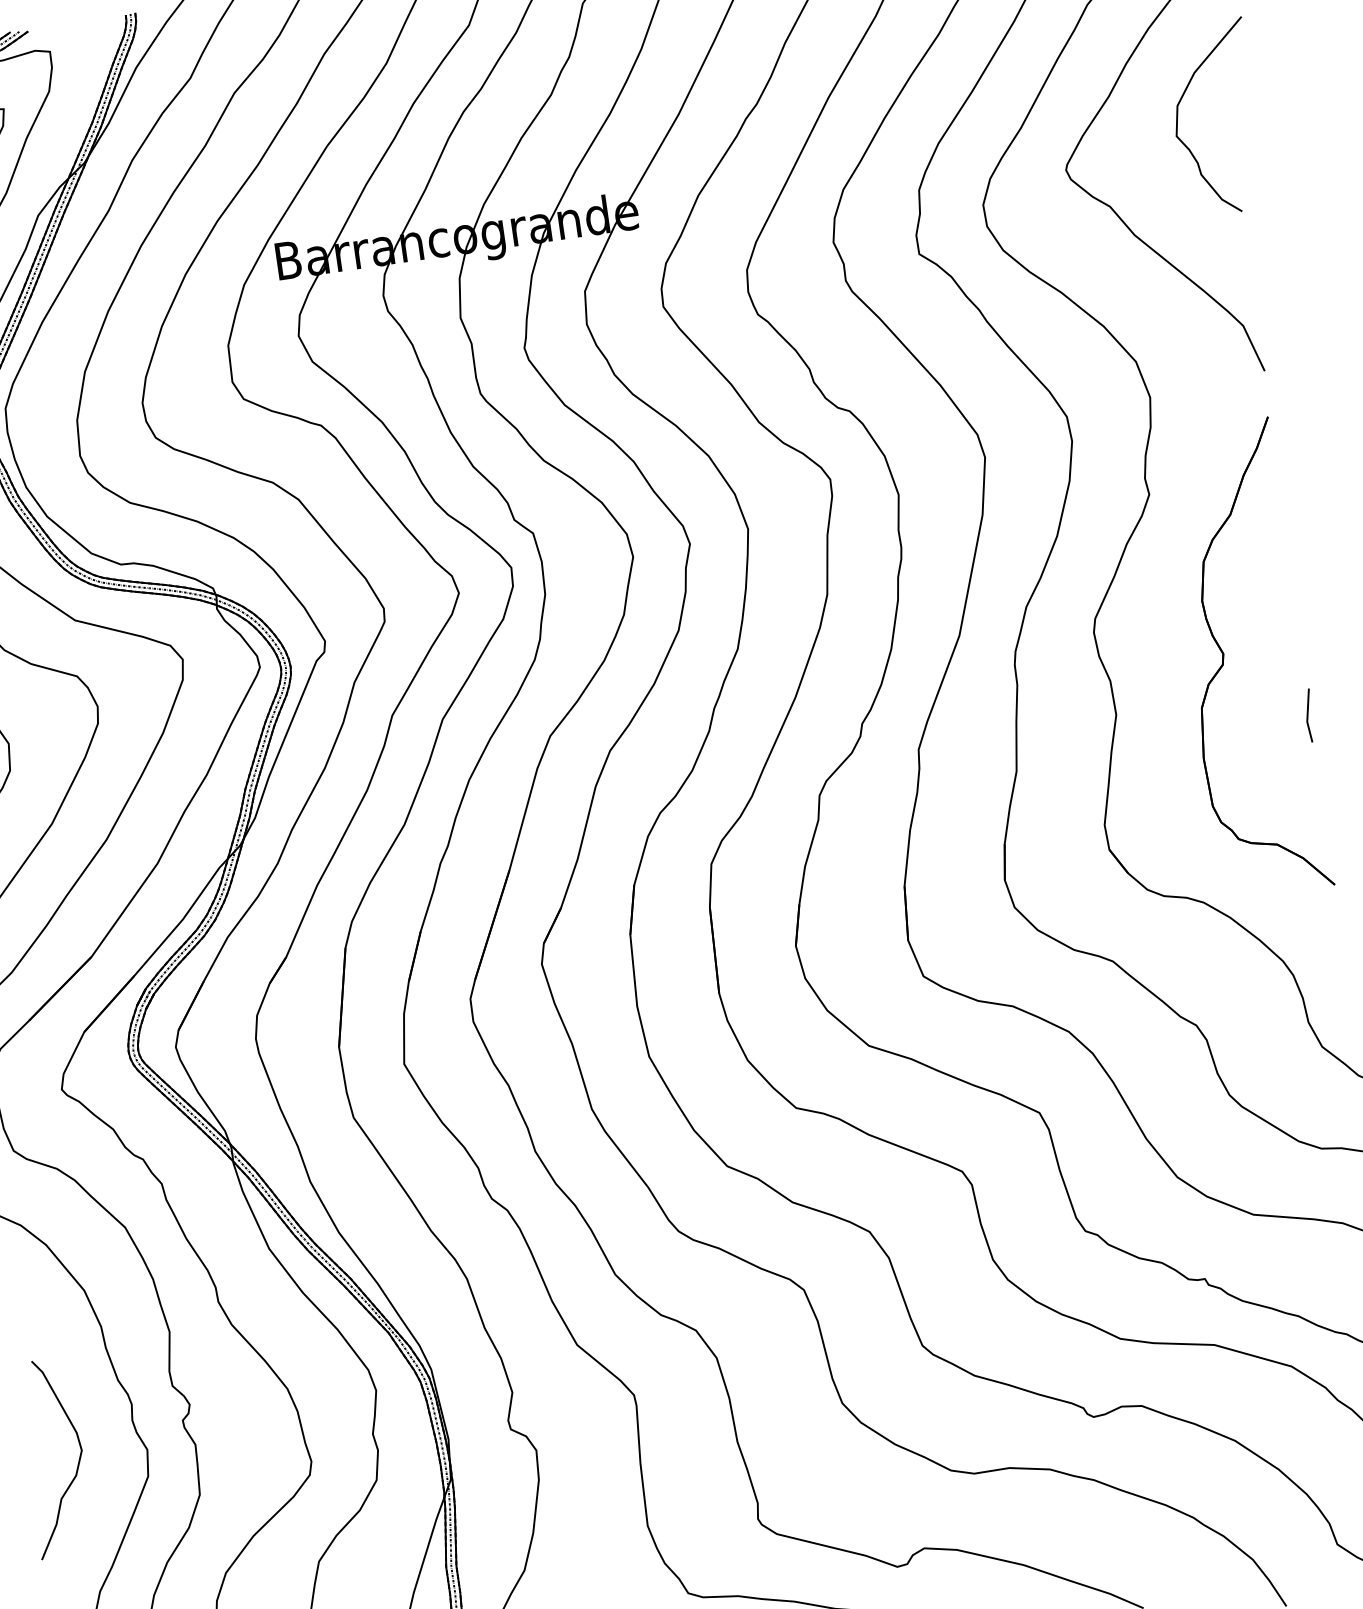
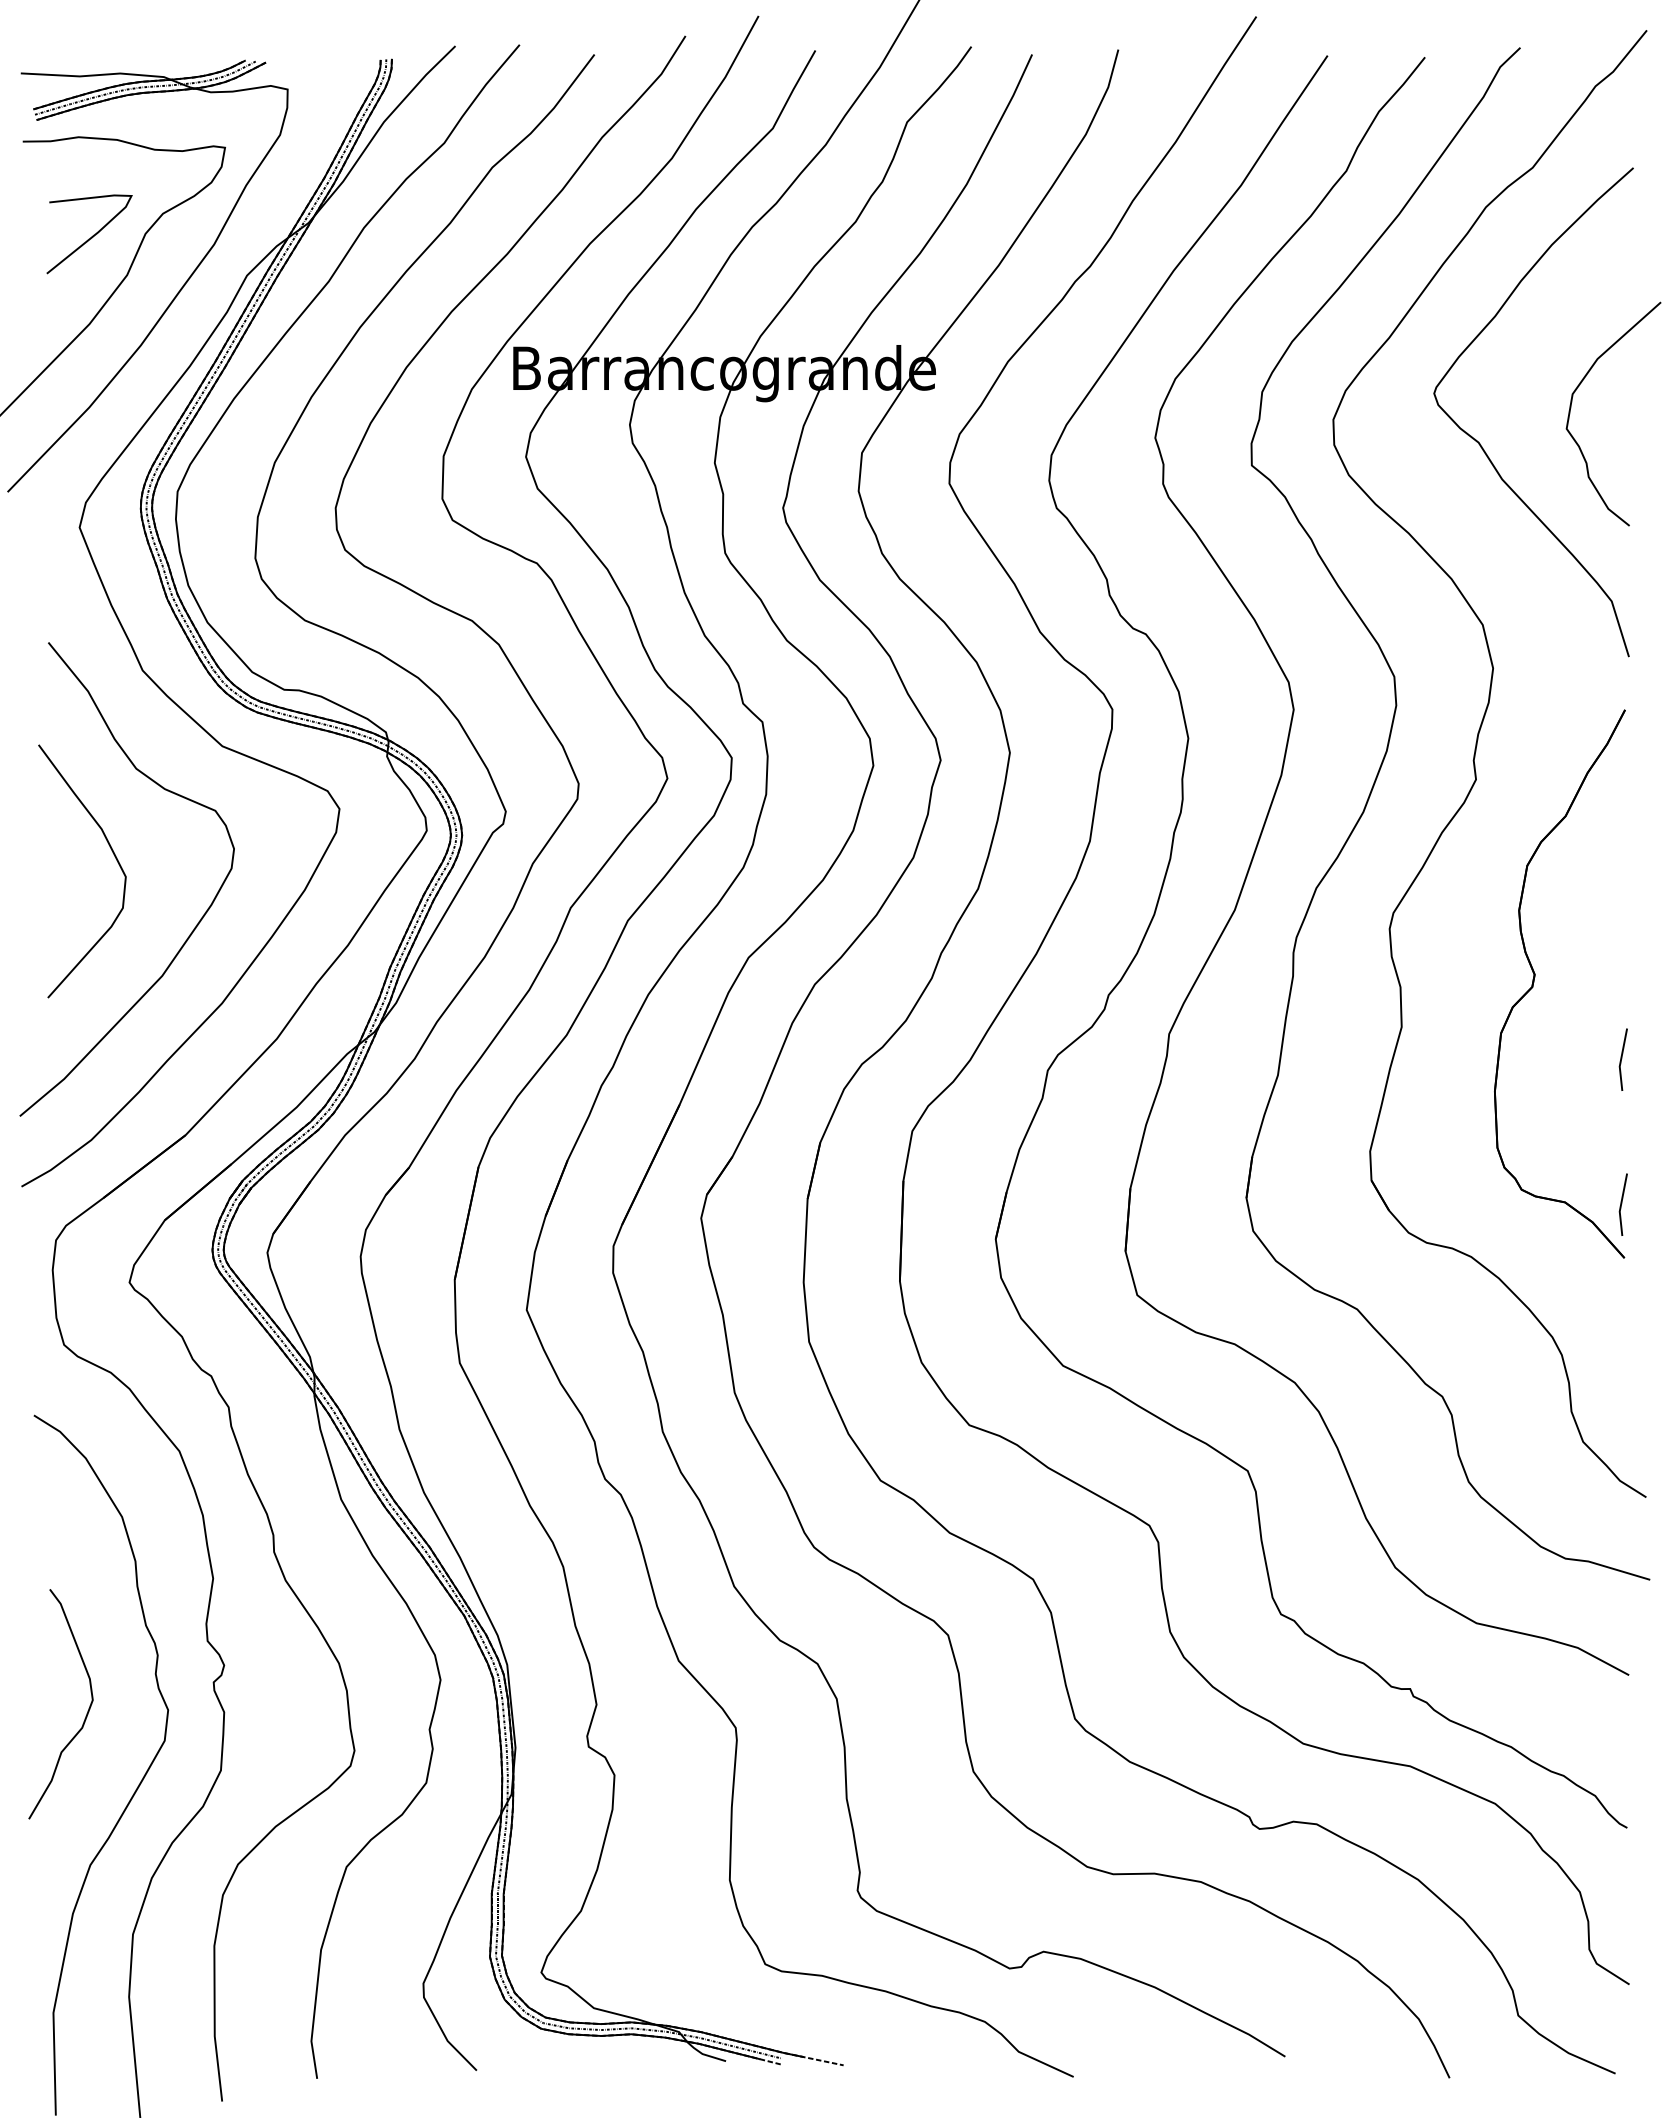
curve: (1178, 118) -> (1571, 408), moved
line: (1326, 838) -> (1622, 1203), added

